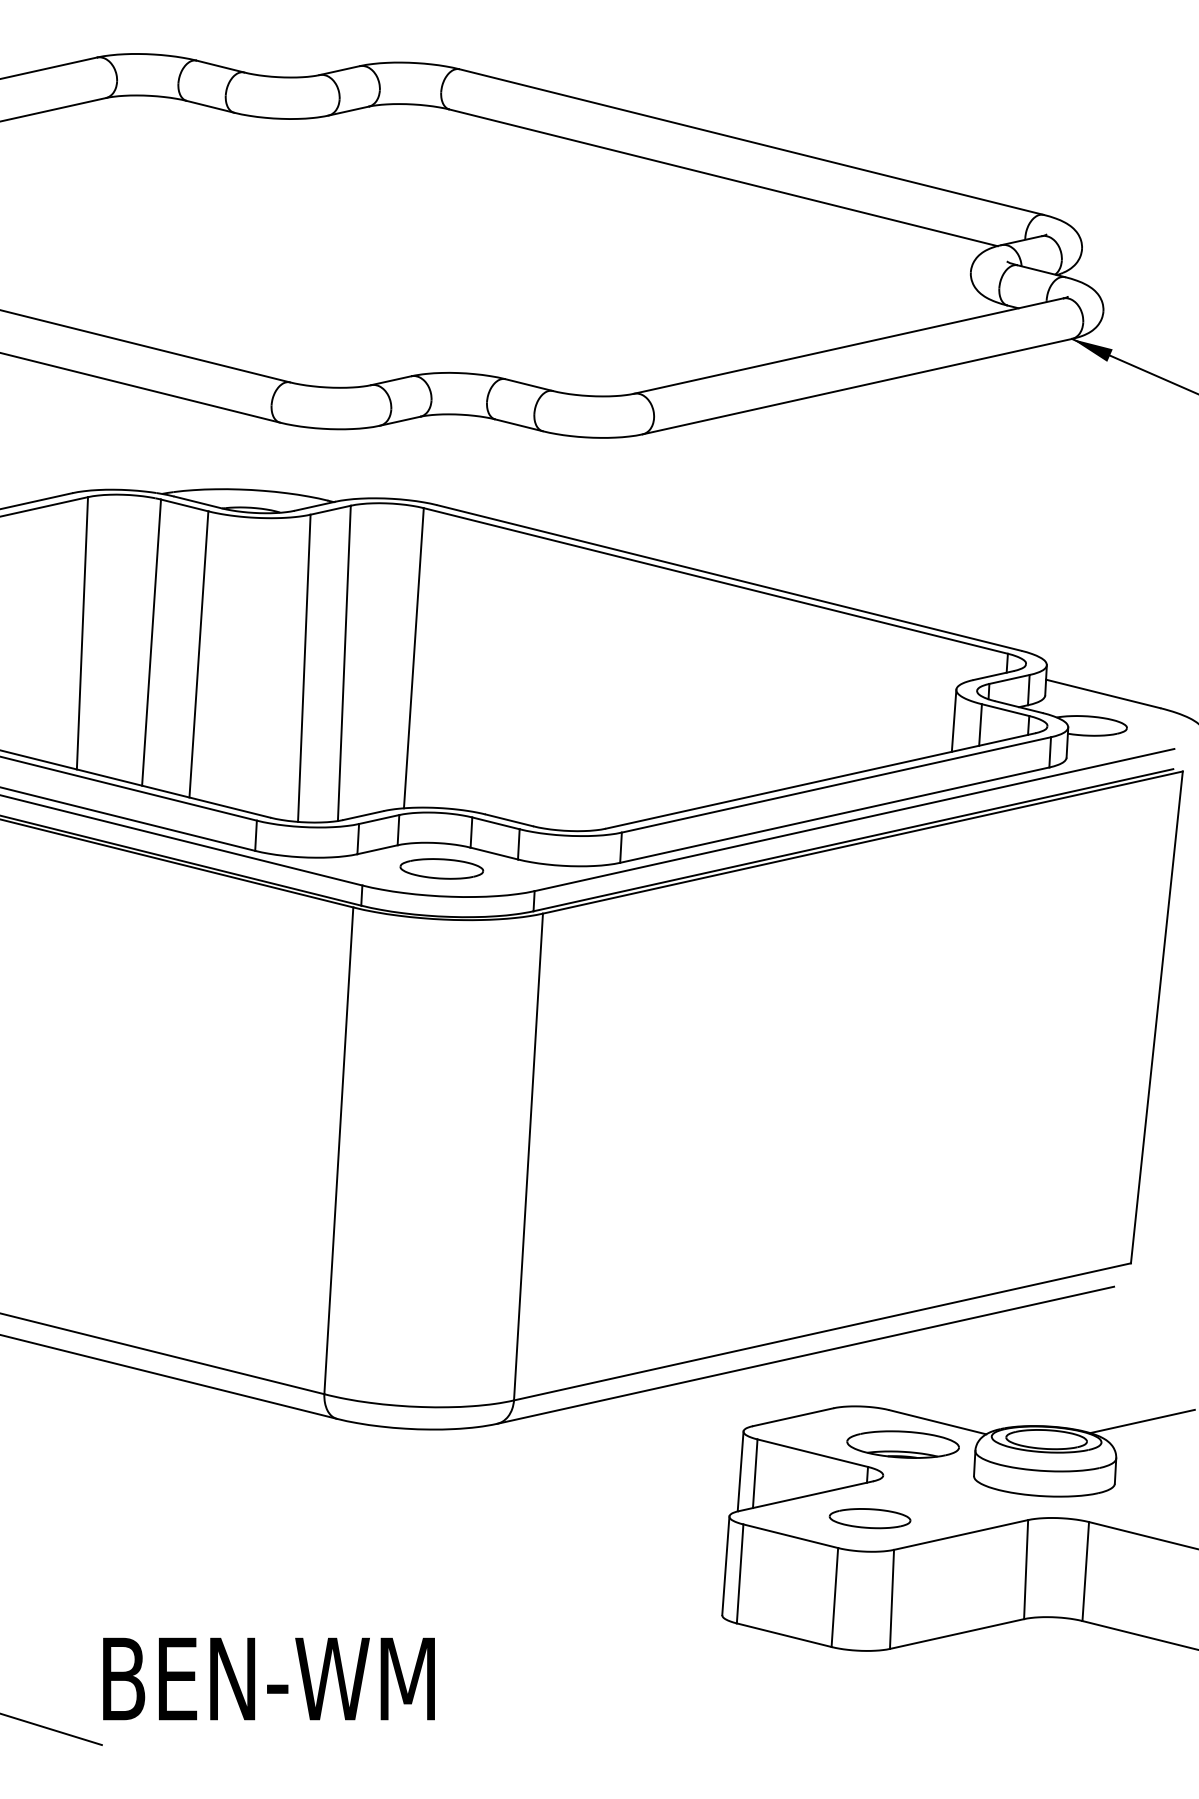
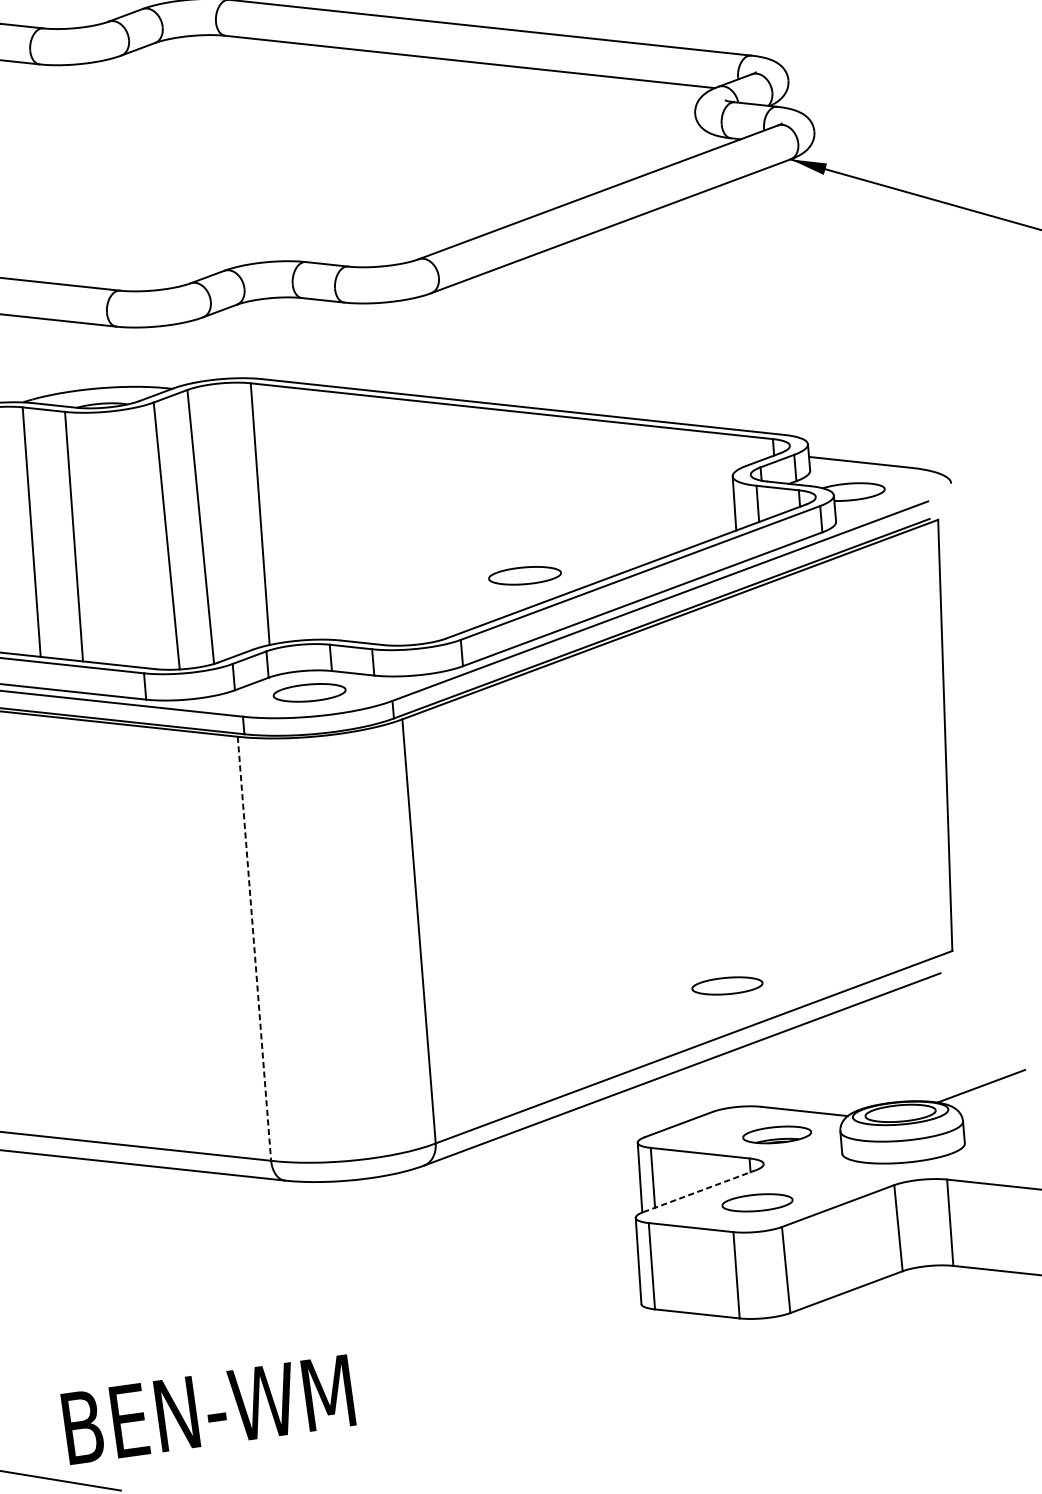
part: (704, 769) -> (524, 575), added
line: (338, 1150) -> (254, 948), solid -> dashed
part: (869, 1267) -> (726, 985), added
part: (902, 1444) -> (776, 1134), size x0.7
line: (805, 1496) -> (699, 1191), solid -> dashed
text: (268, 1678) -> (207, 1409), moved

